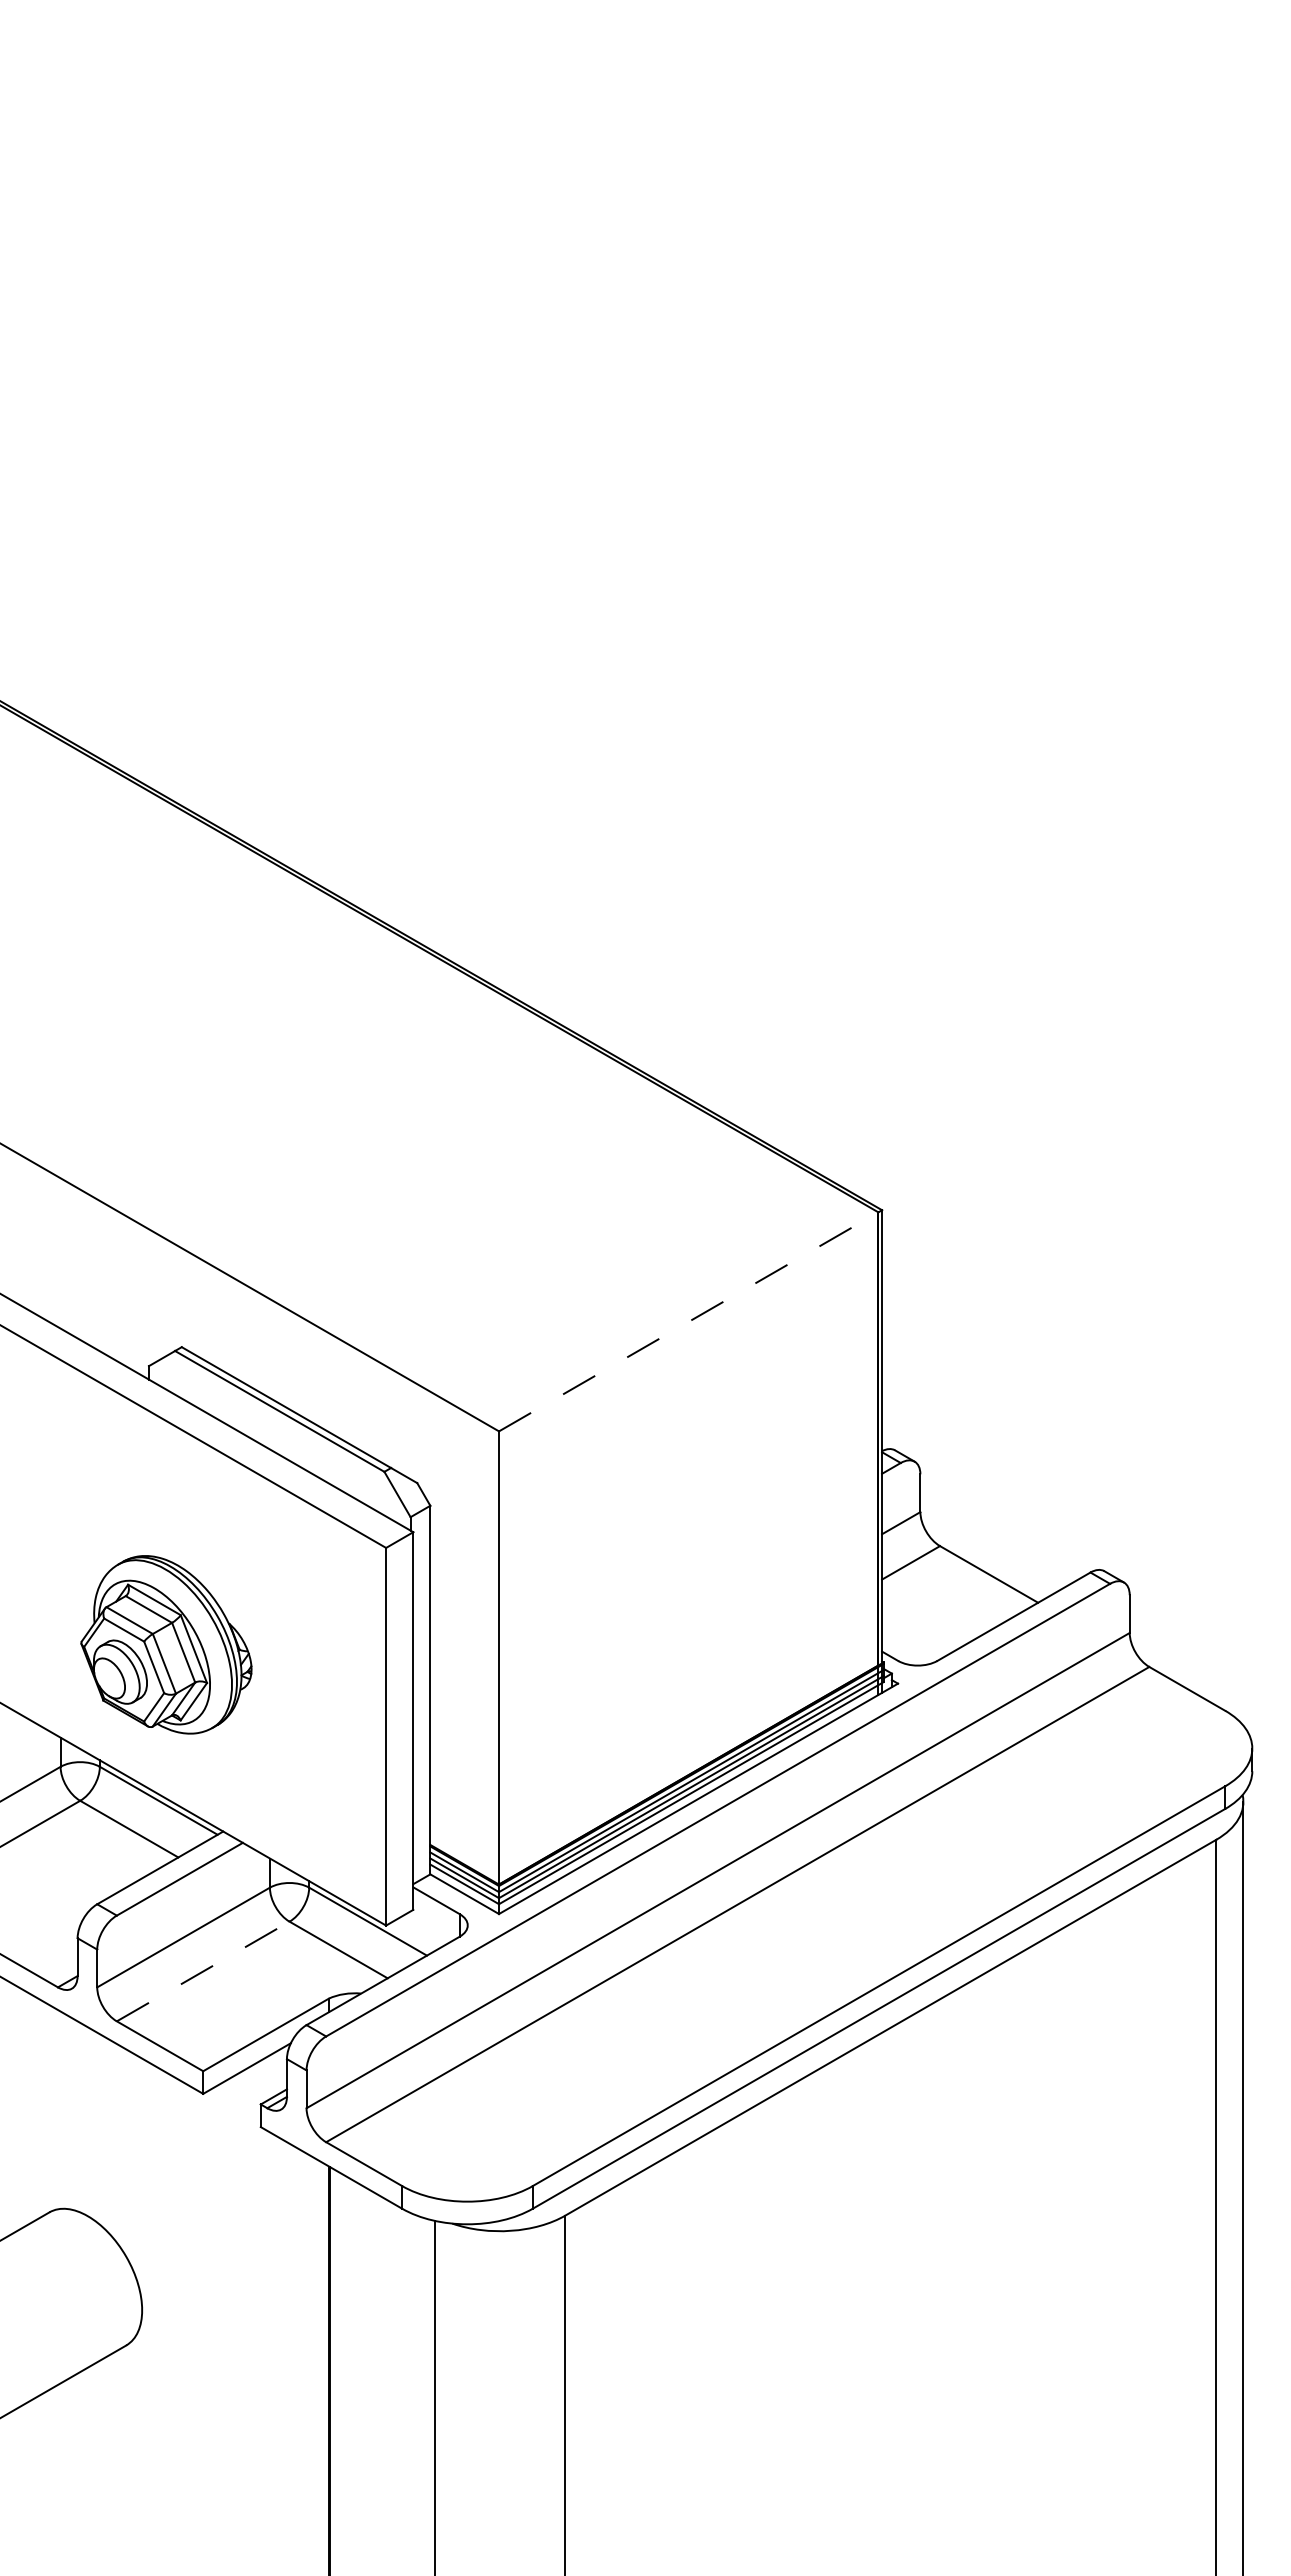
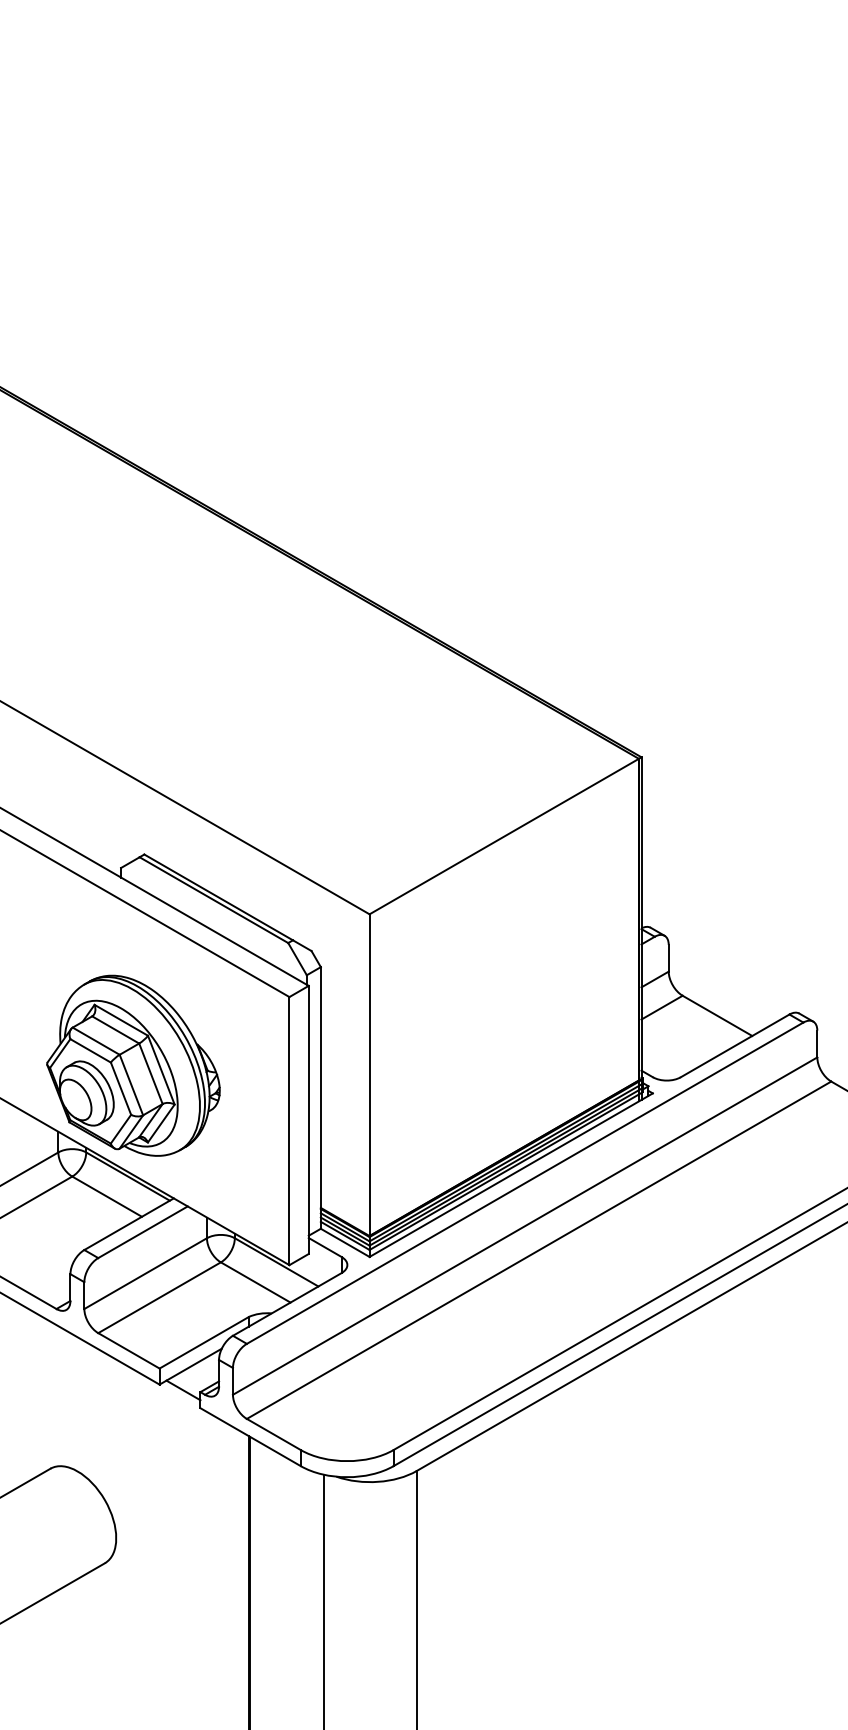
line: (689, 1321) -> (504, 836), dashed -> solid
part: (166, 1644) -> (133, 1065), size x1.43
line: (203, 1971) -> (159, 1297), dashed -> solid
line: (236, 2101) -> (183, 1390), added

